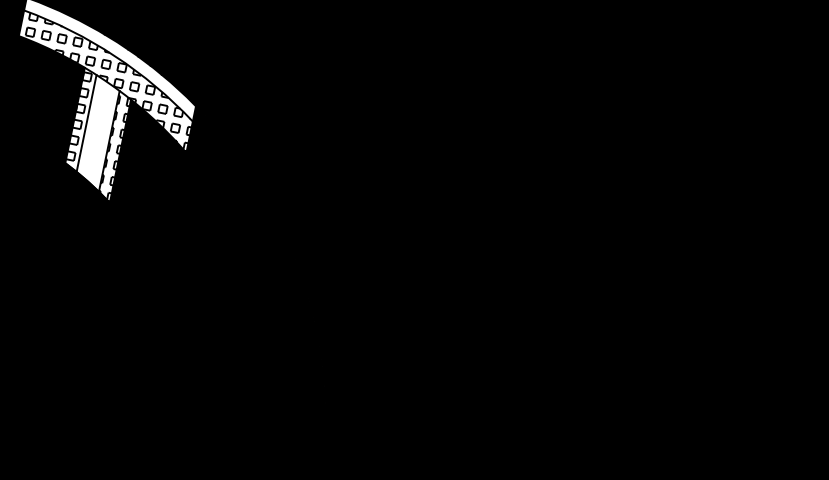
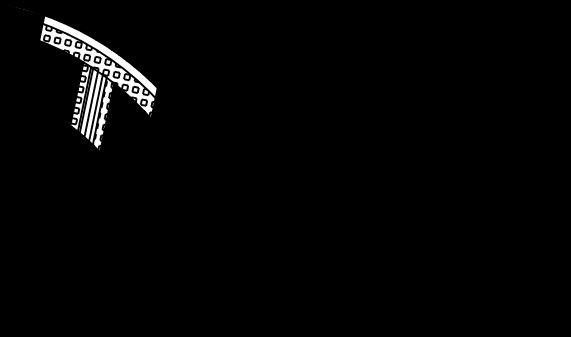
hatch: (95, 131) -> (90, 104), added

